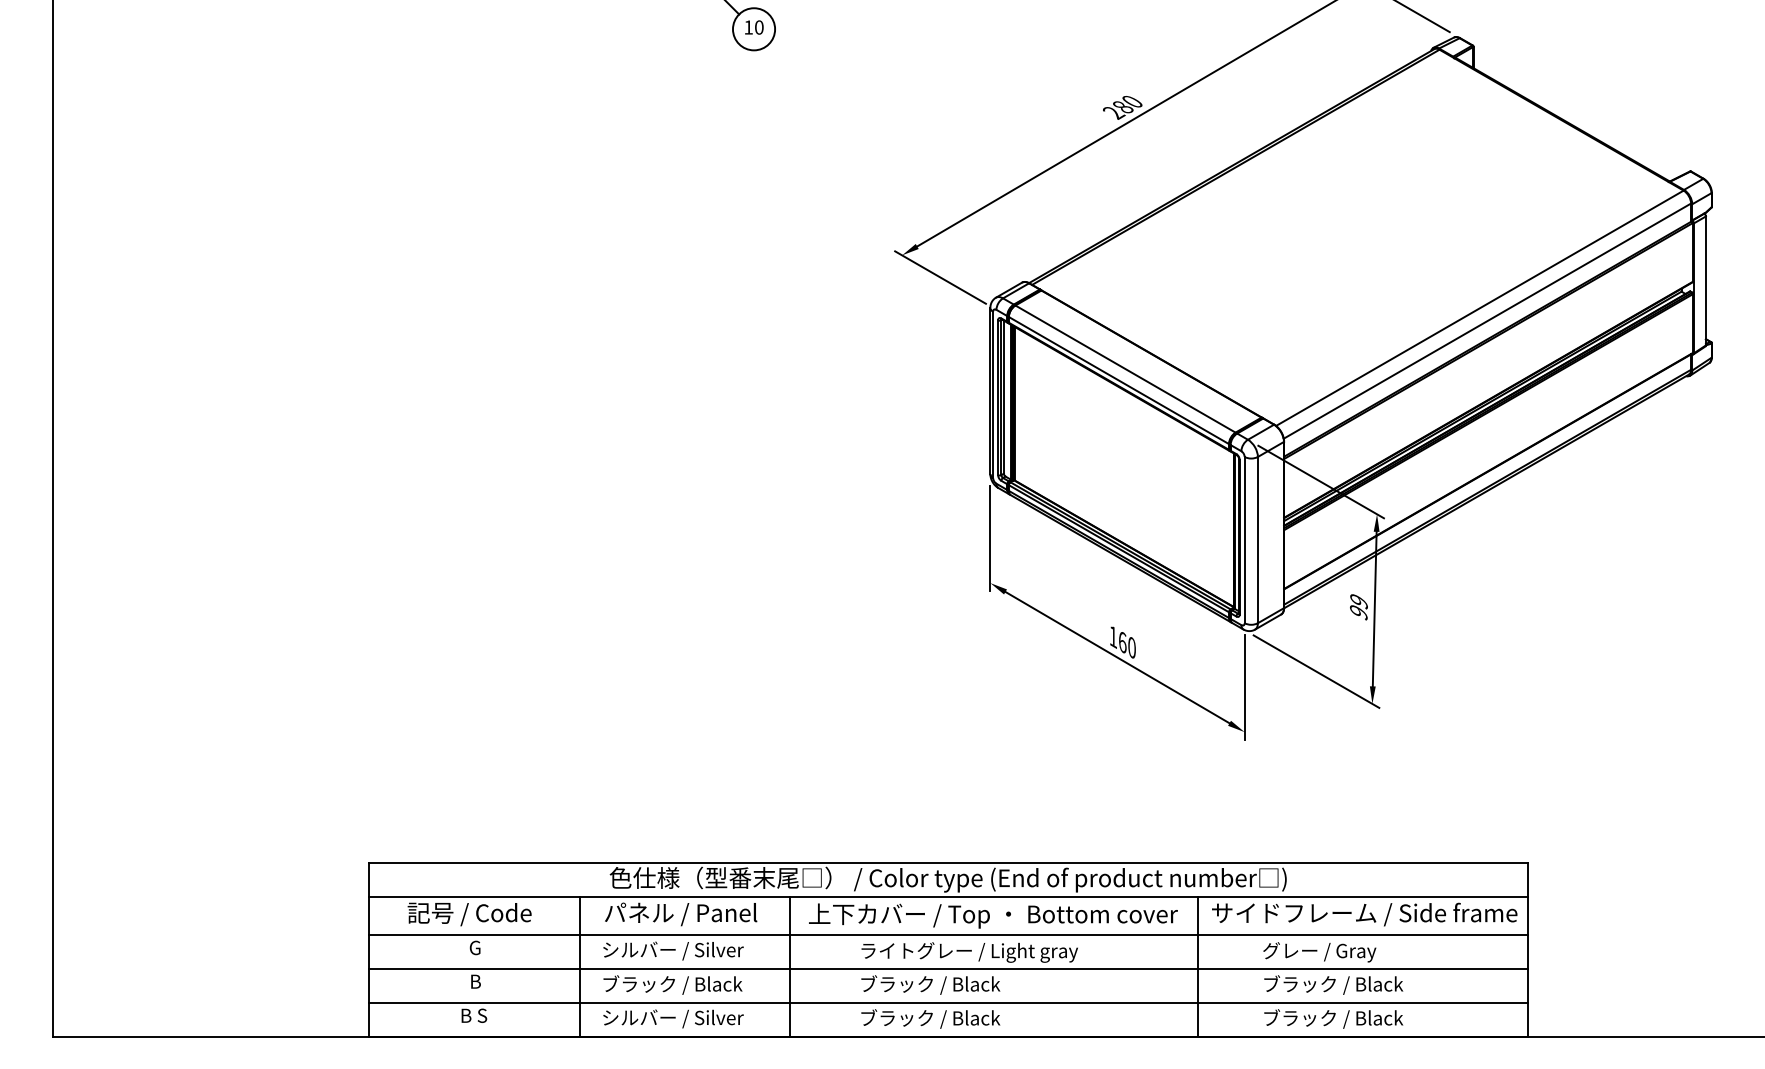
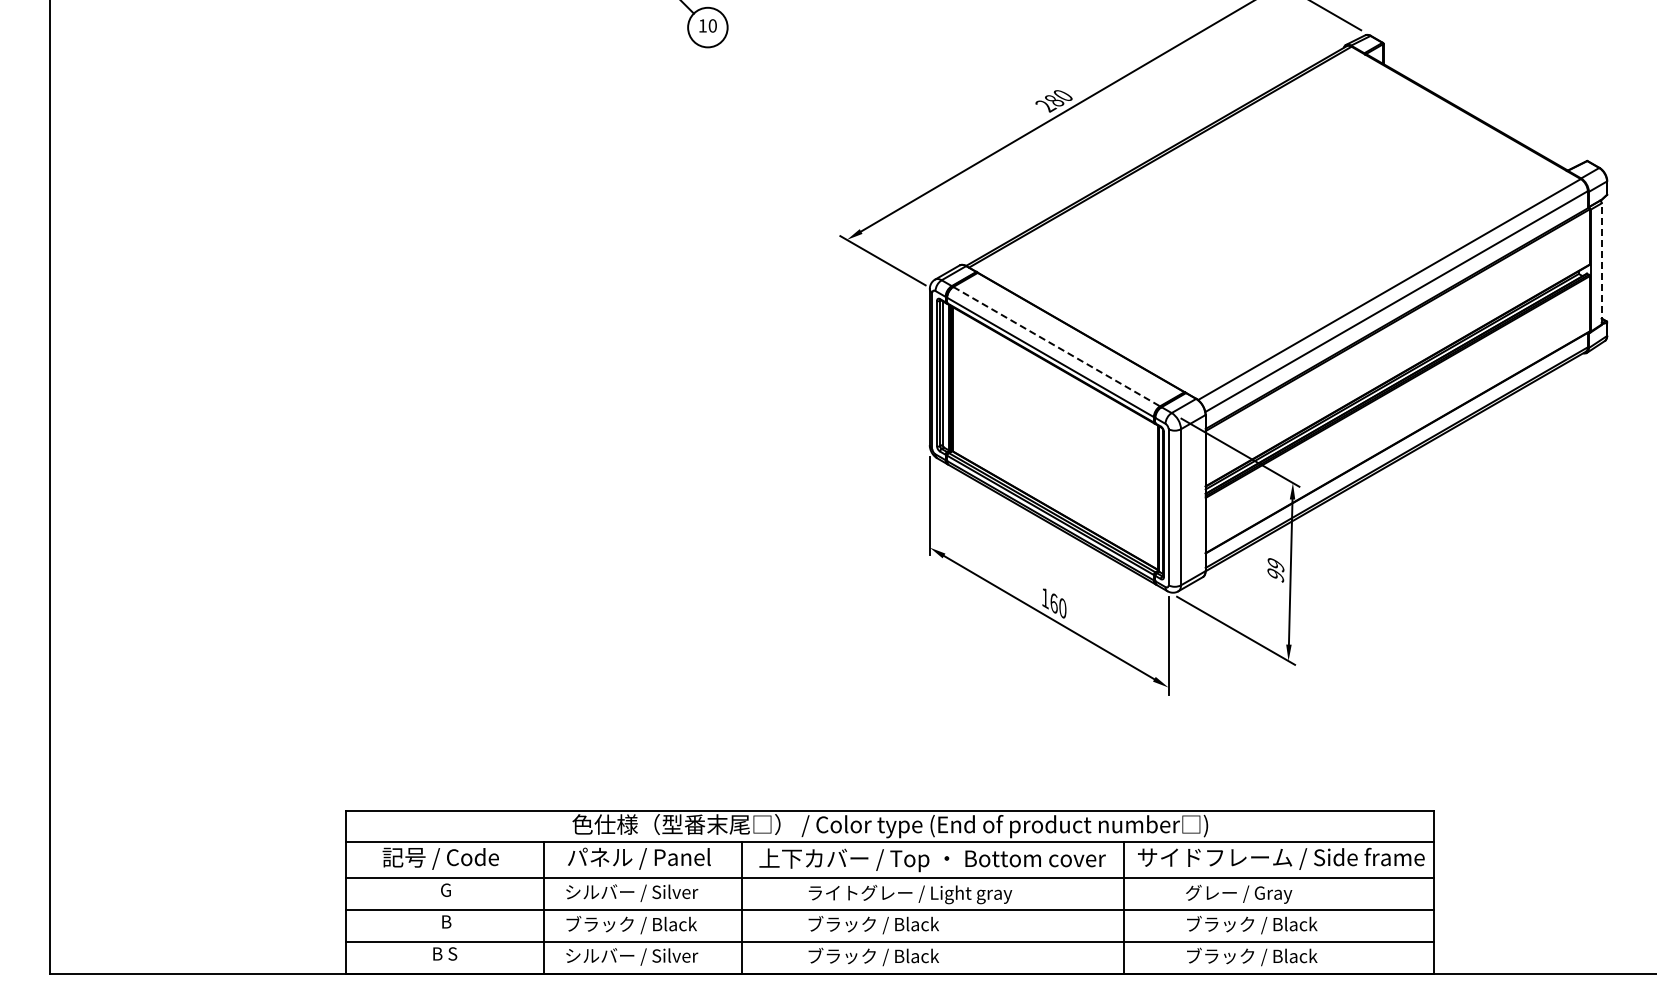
line: (1705, 280) -> (1601, 263), solid -> dashed
line: (1126, 368) -> (1057, 346), solid -> dashed

